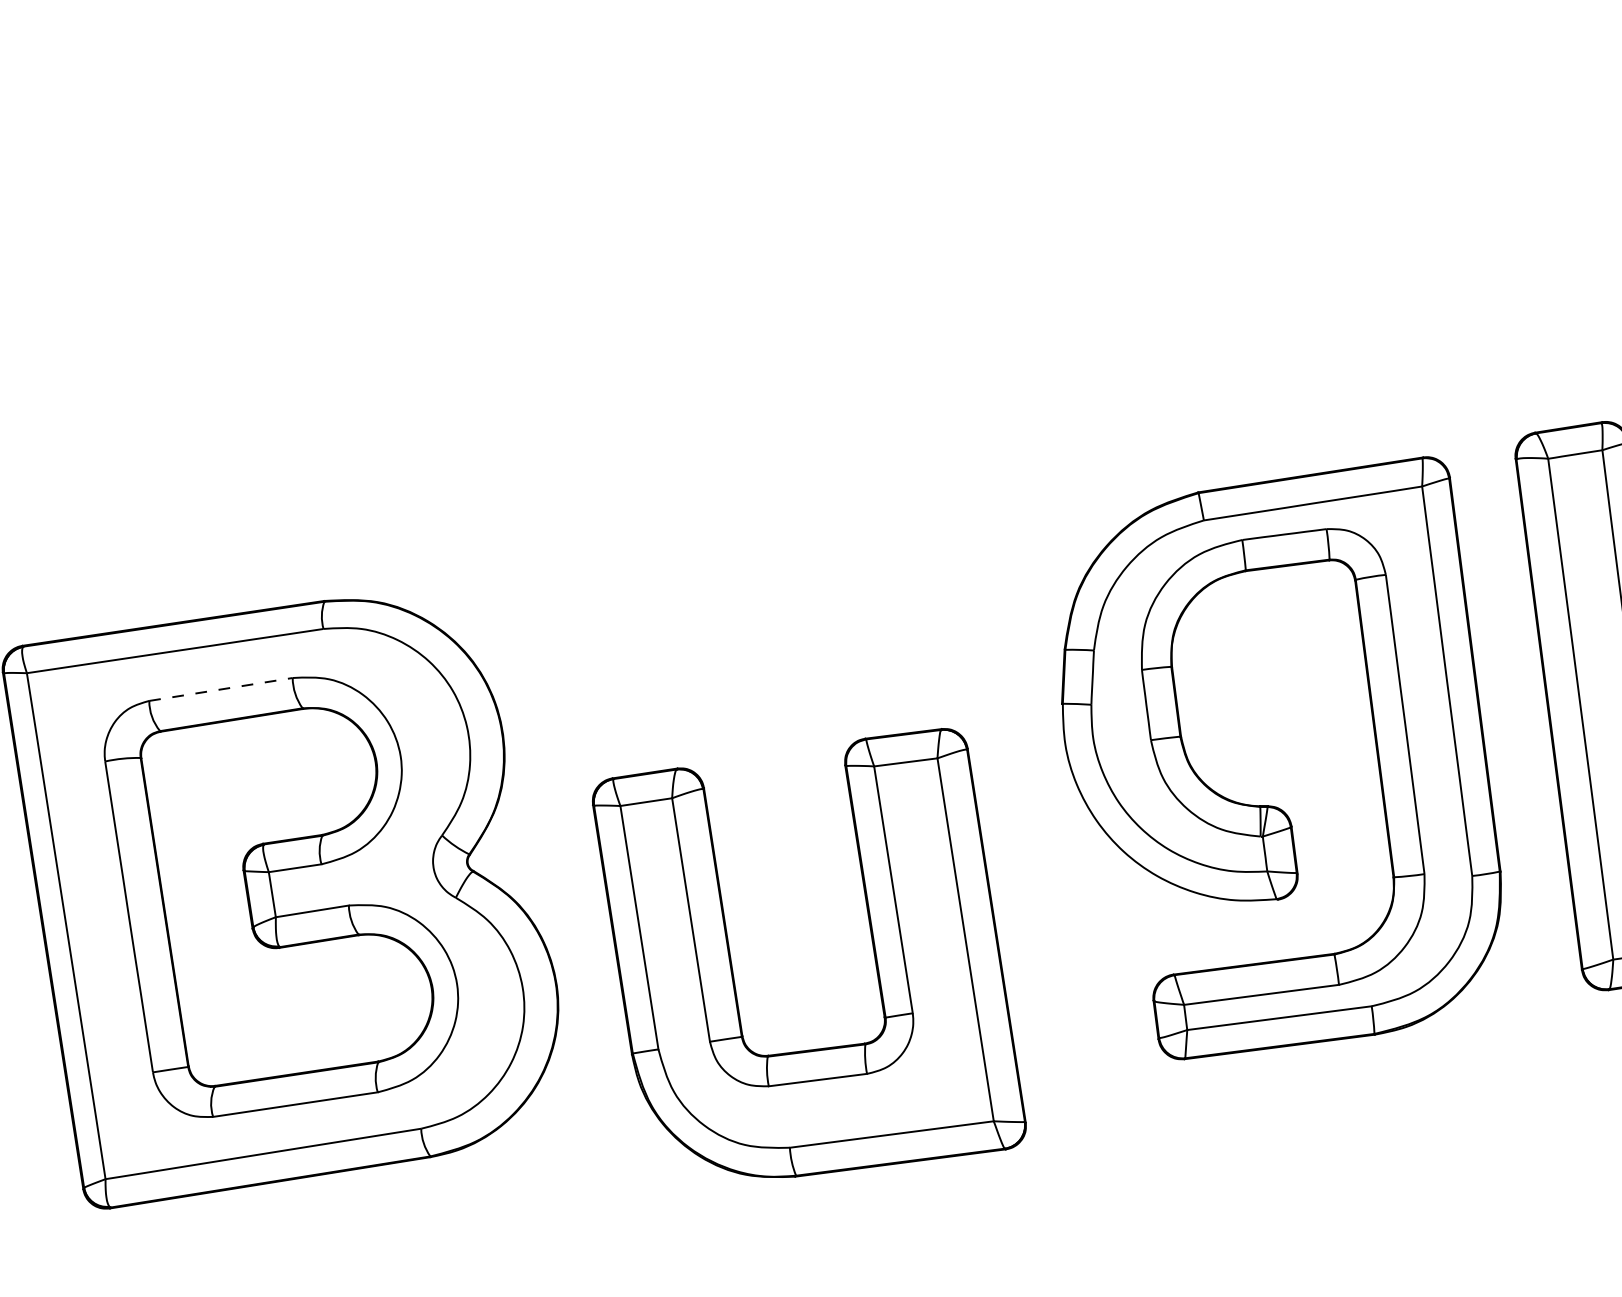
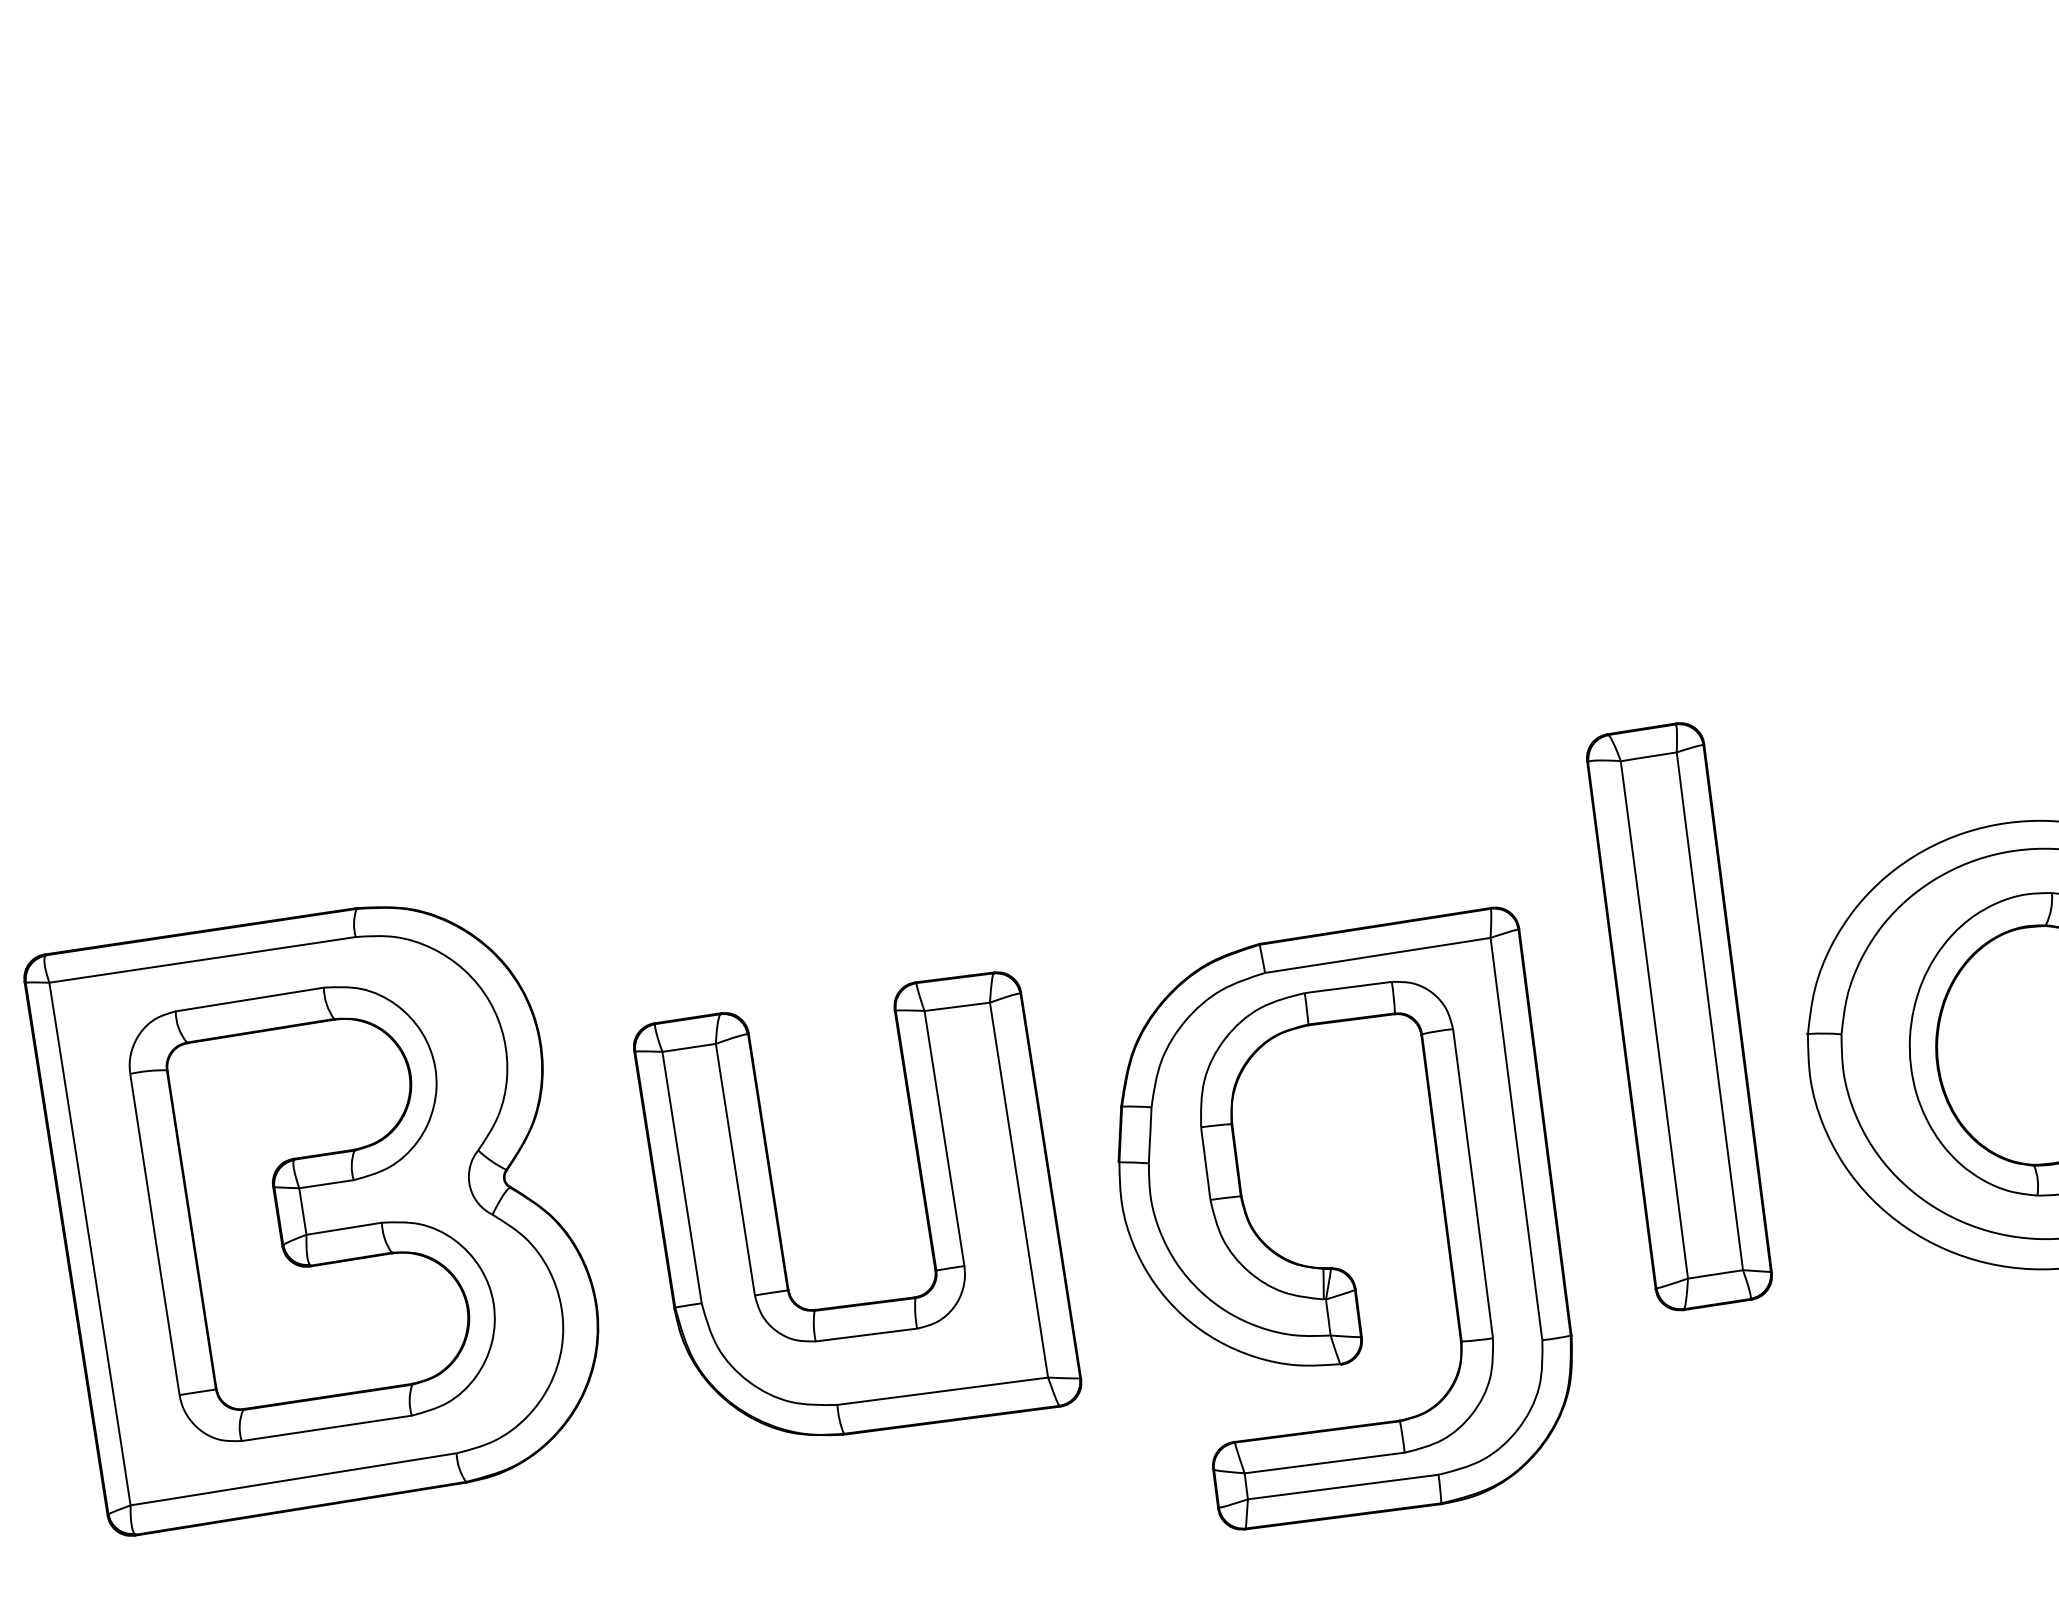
line: (221, 689) -> (250, 999), dashed -> solid
part: (1272, 805) -> (1336, 1267), moved
part: (872, 945) -> (922, 1196), moved

